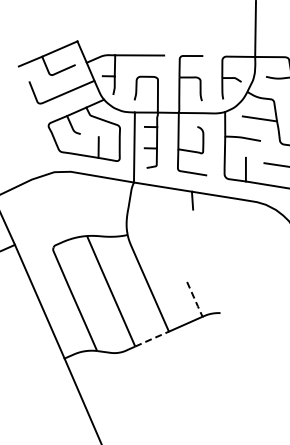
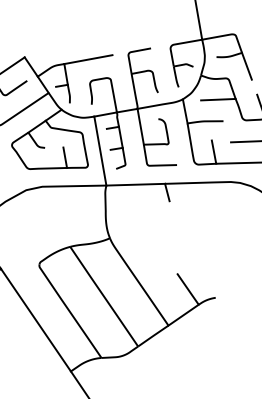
line: (195, 300) -> (188, 290), dashed -> solid
line: (152, 338) -> (153, 335), dashed -> solid

